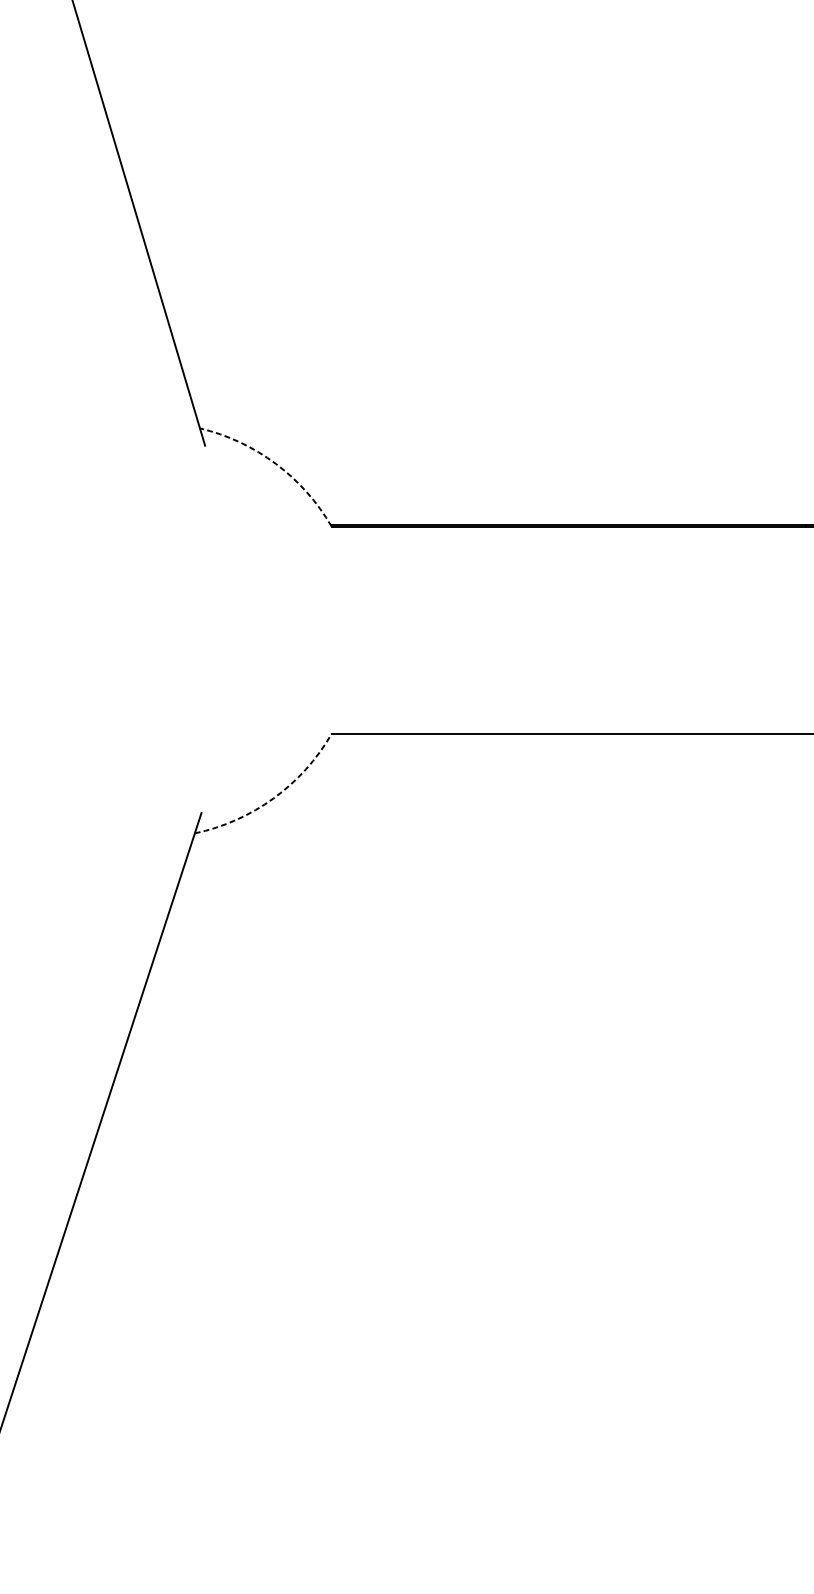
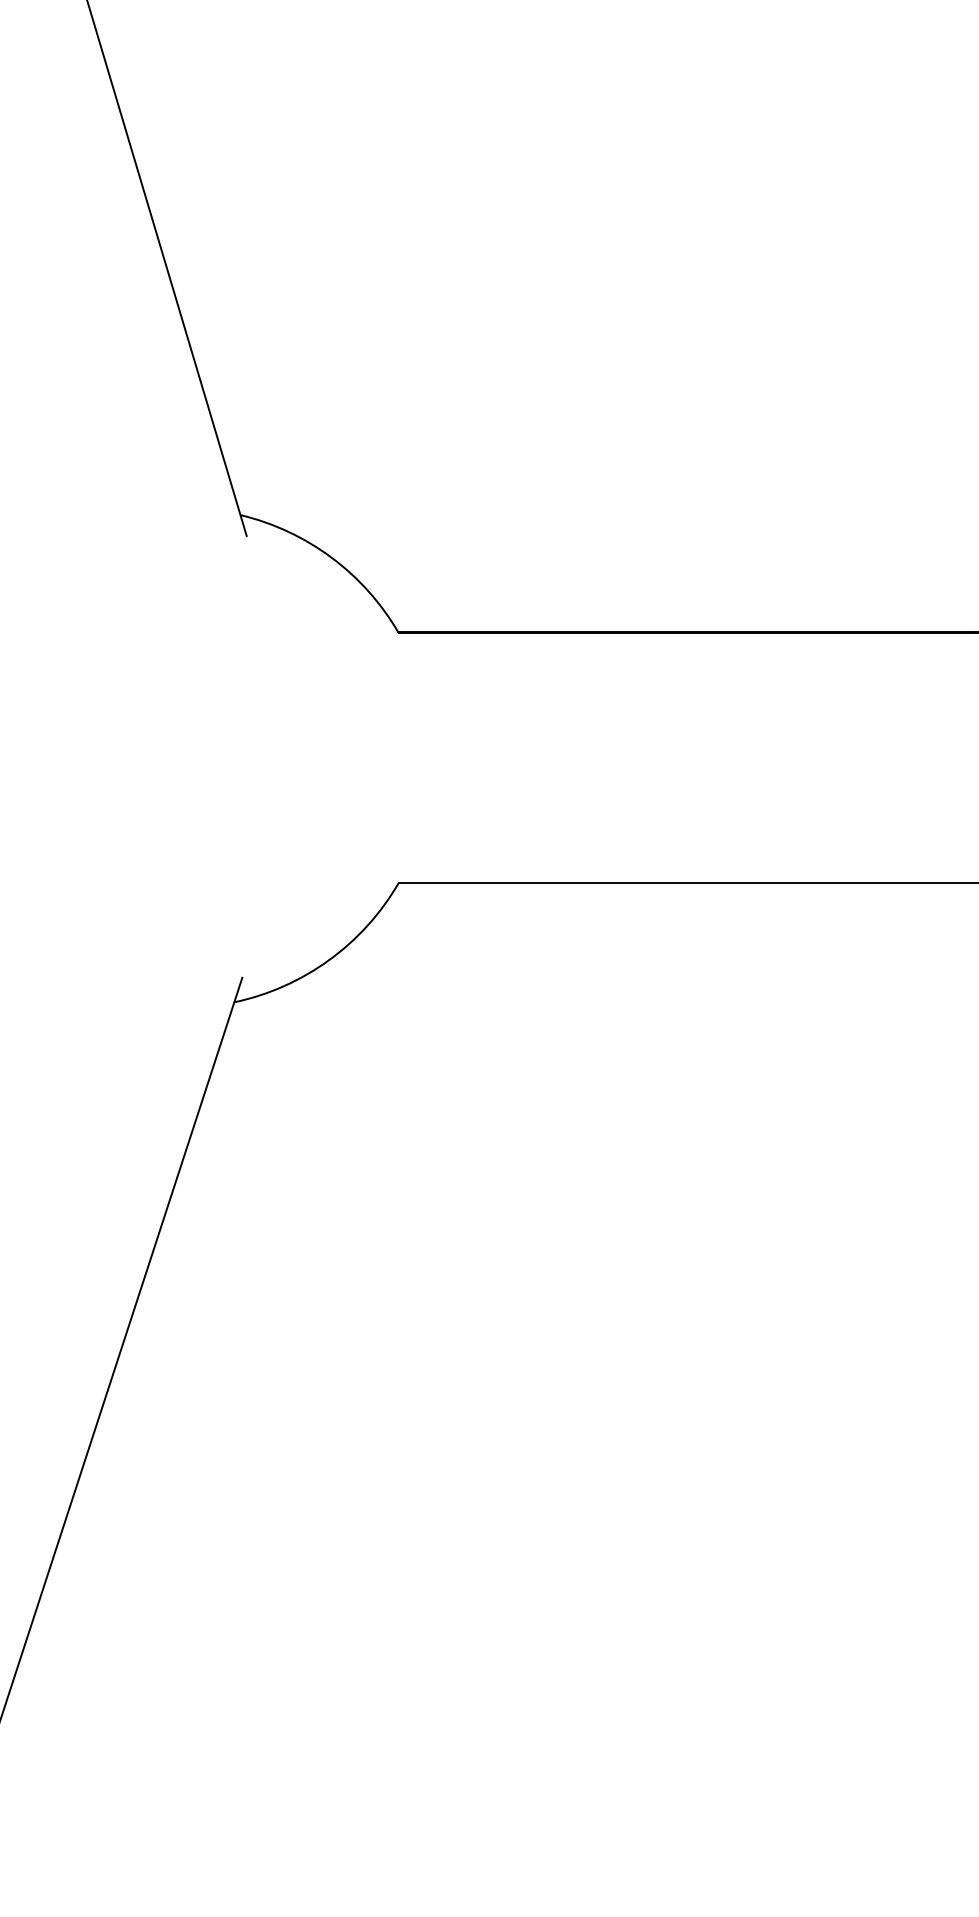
arc: (275, 463) -> (331, 557), dashed -> solid
arc: (273, 798) -> (329, 960), dashed -> solid

